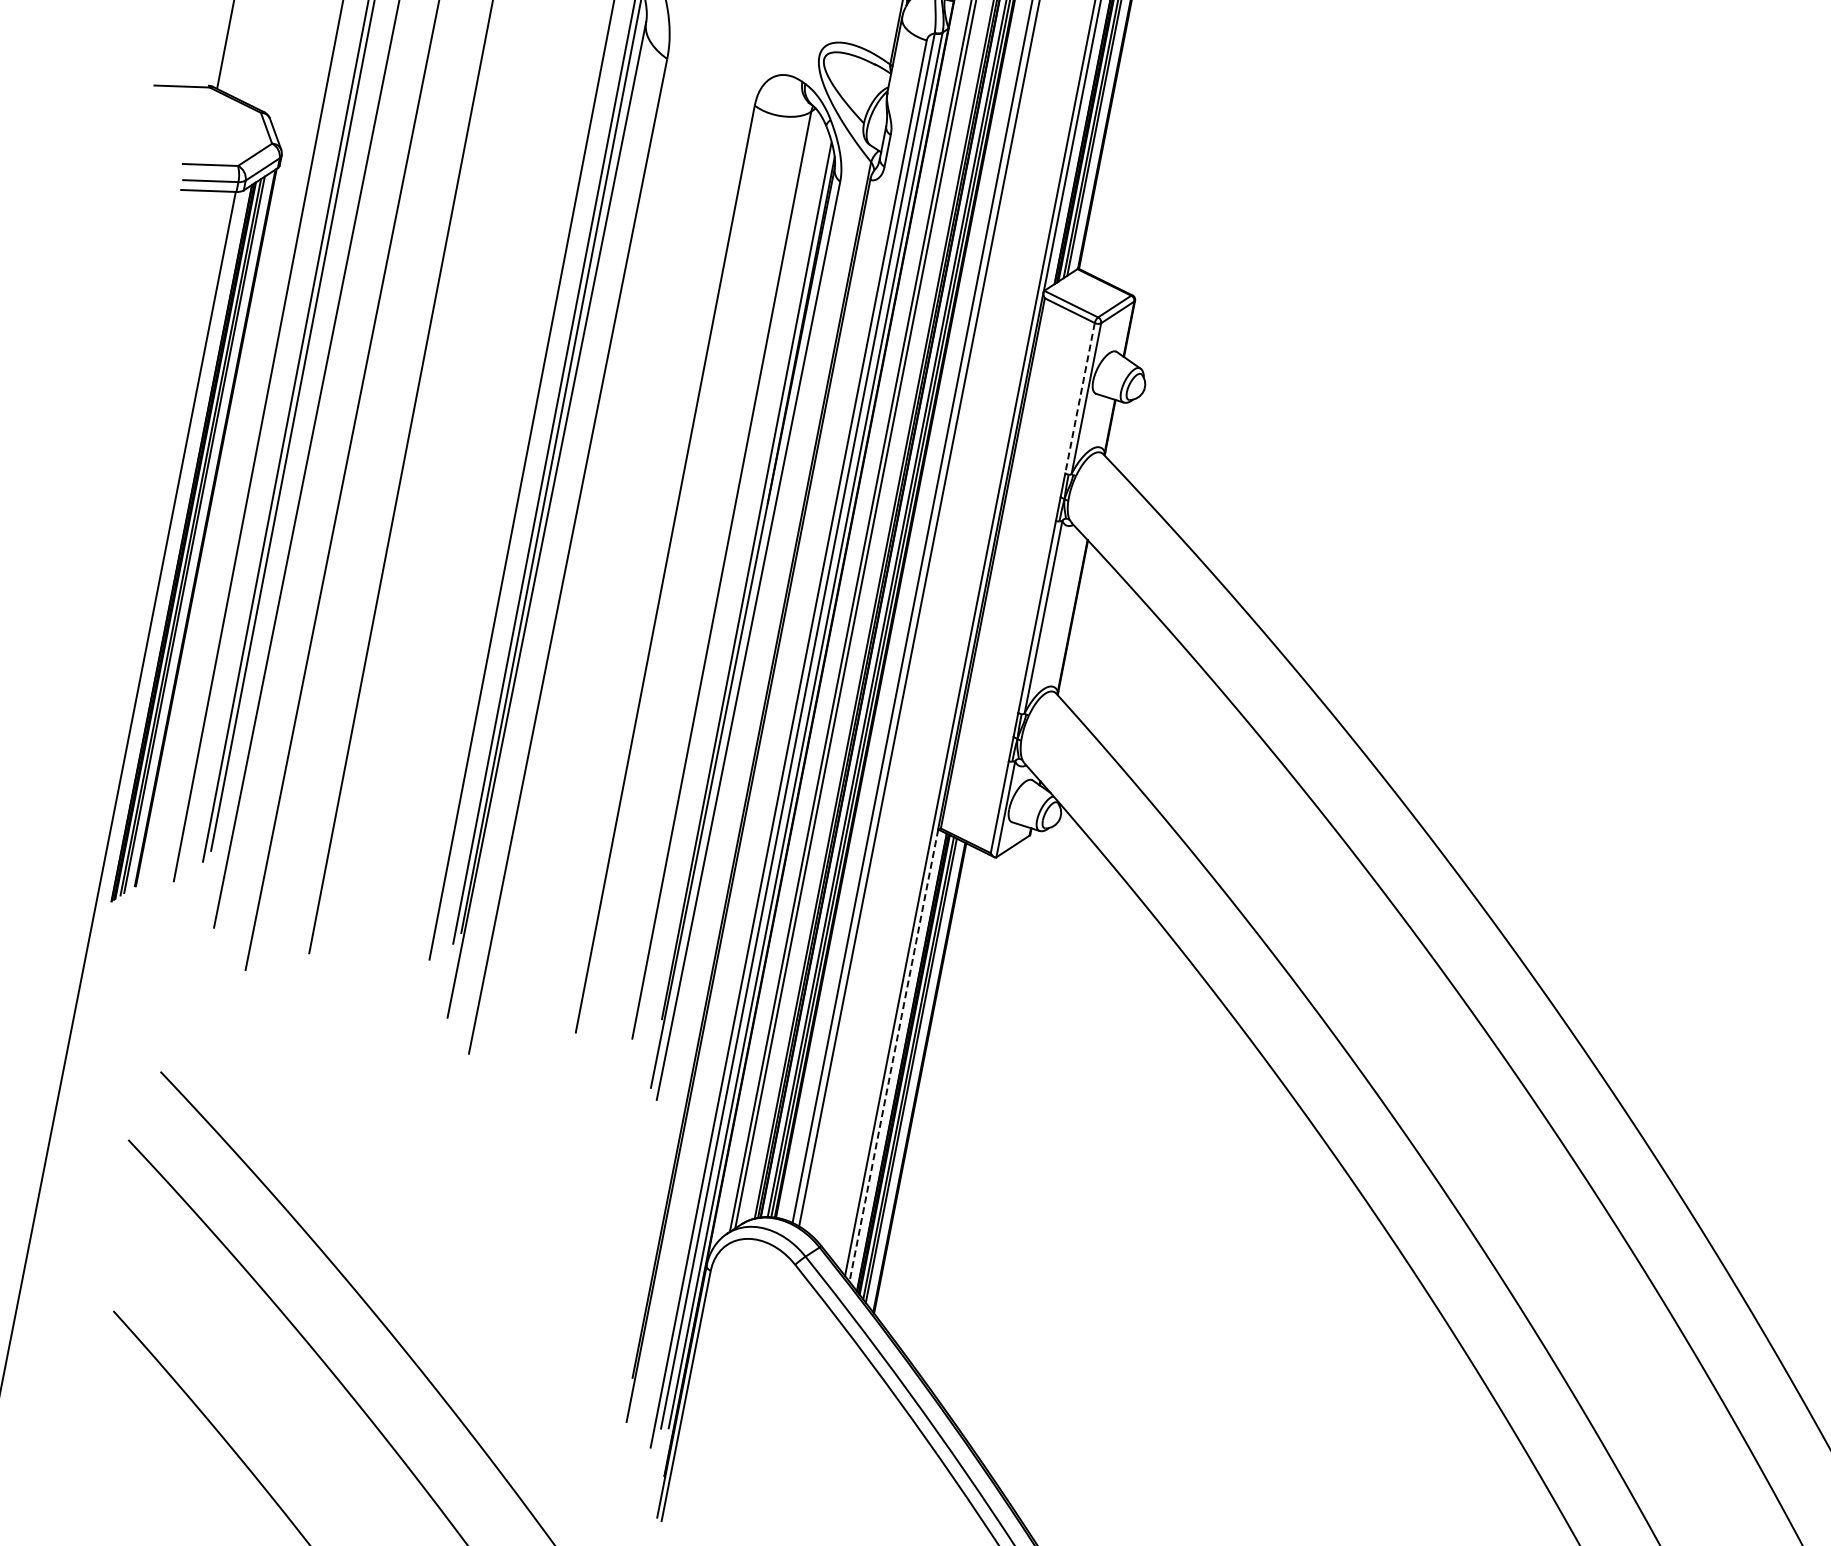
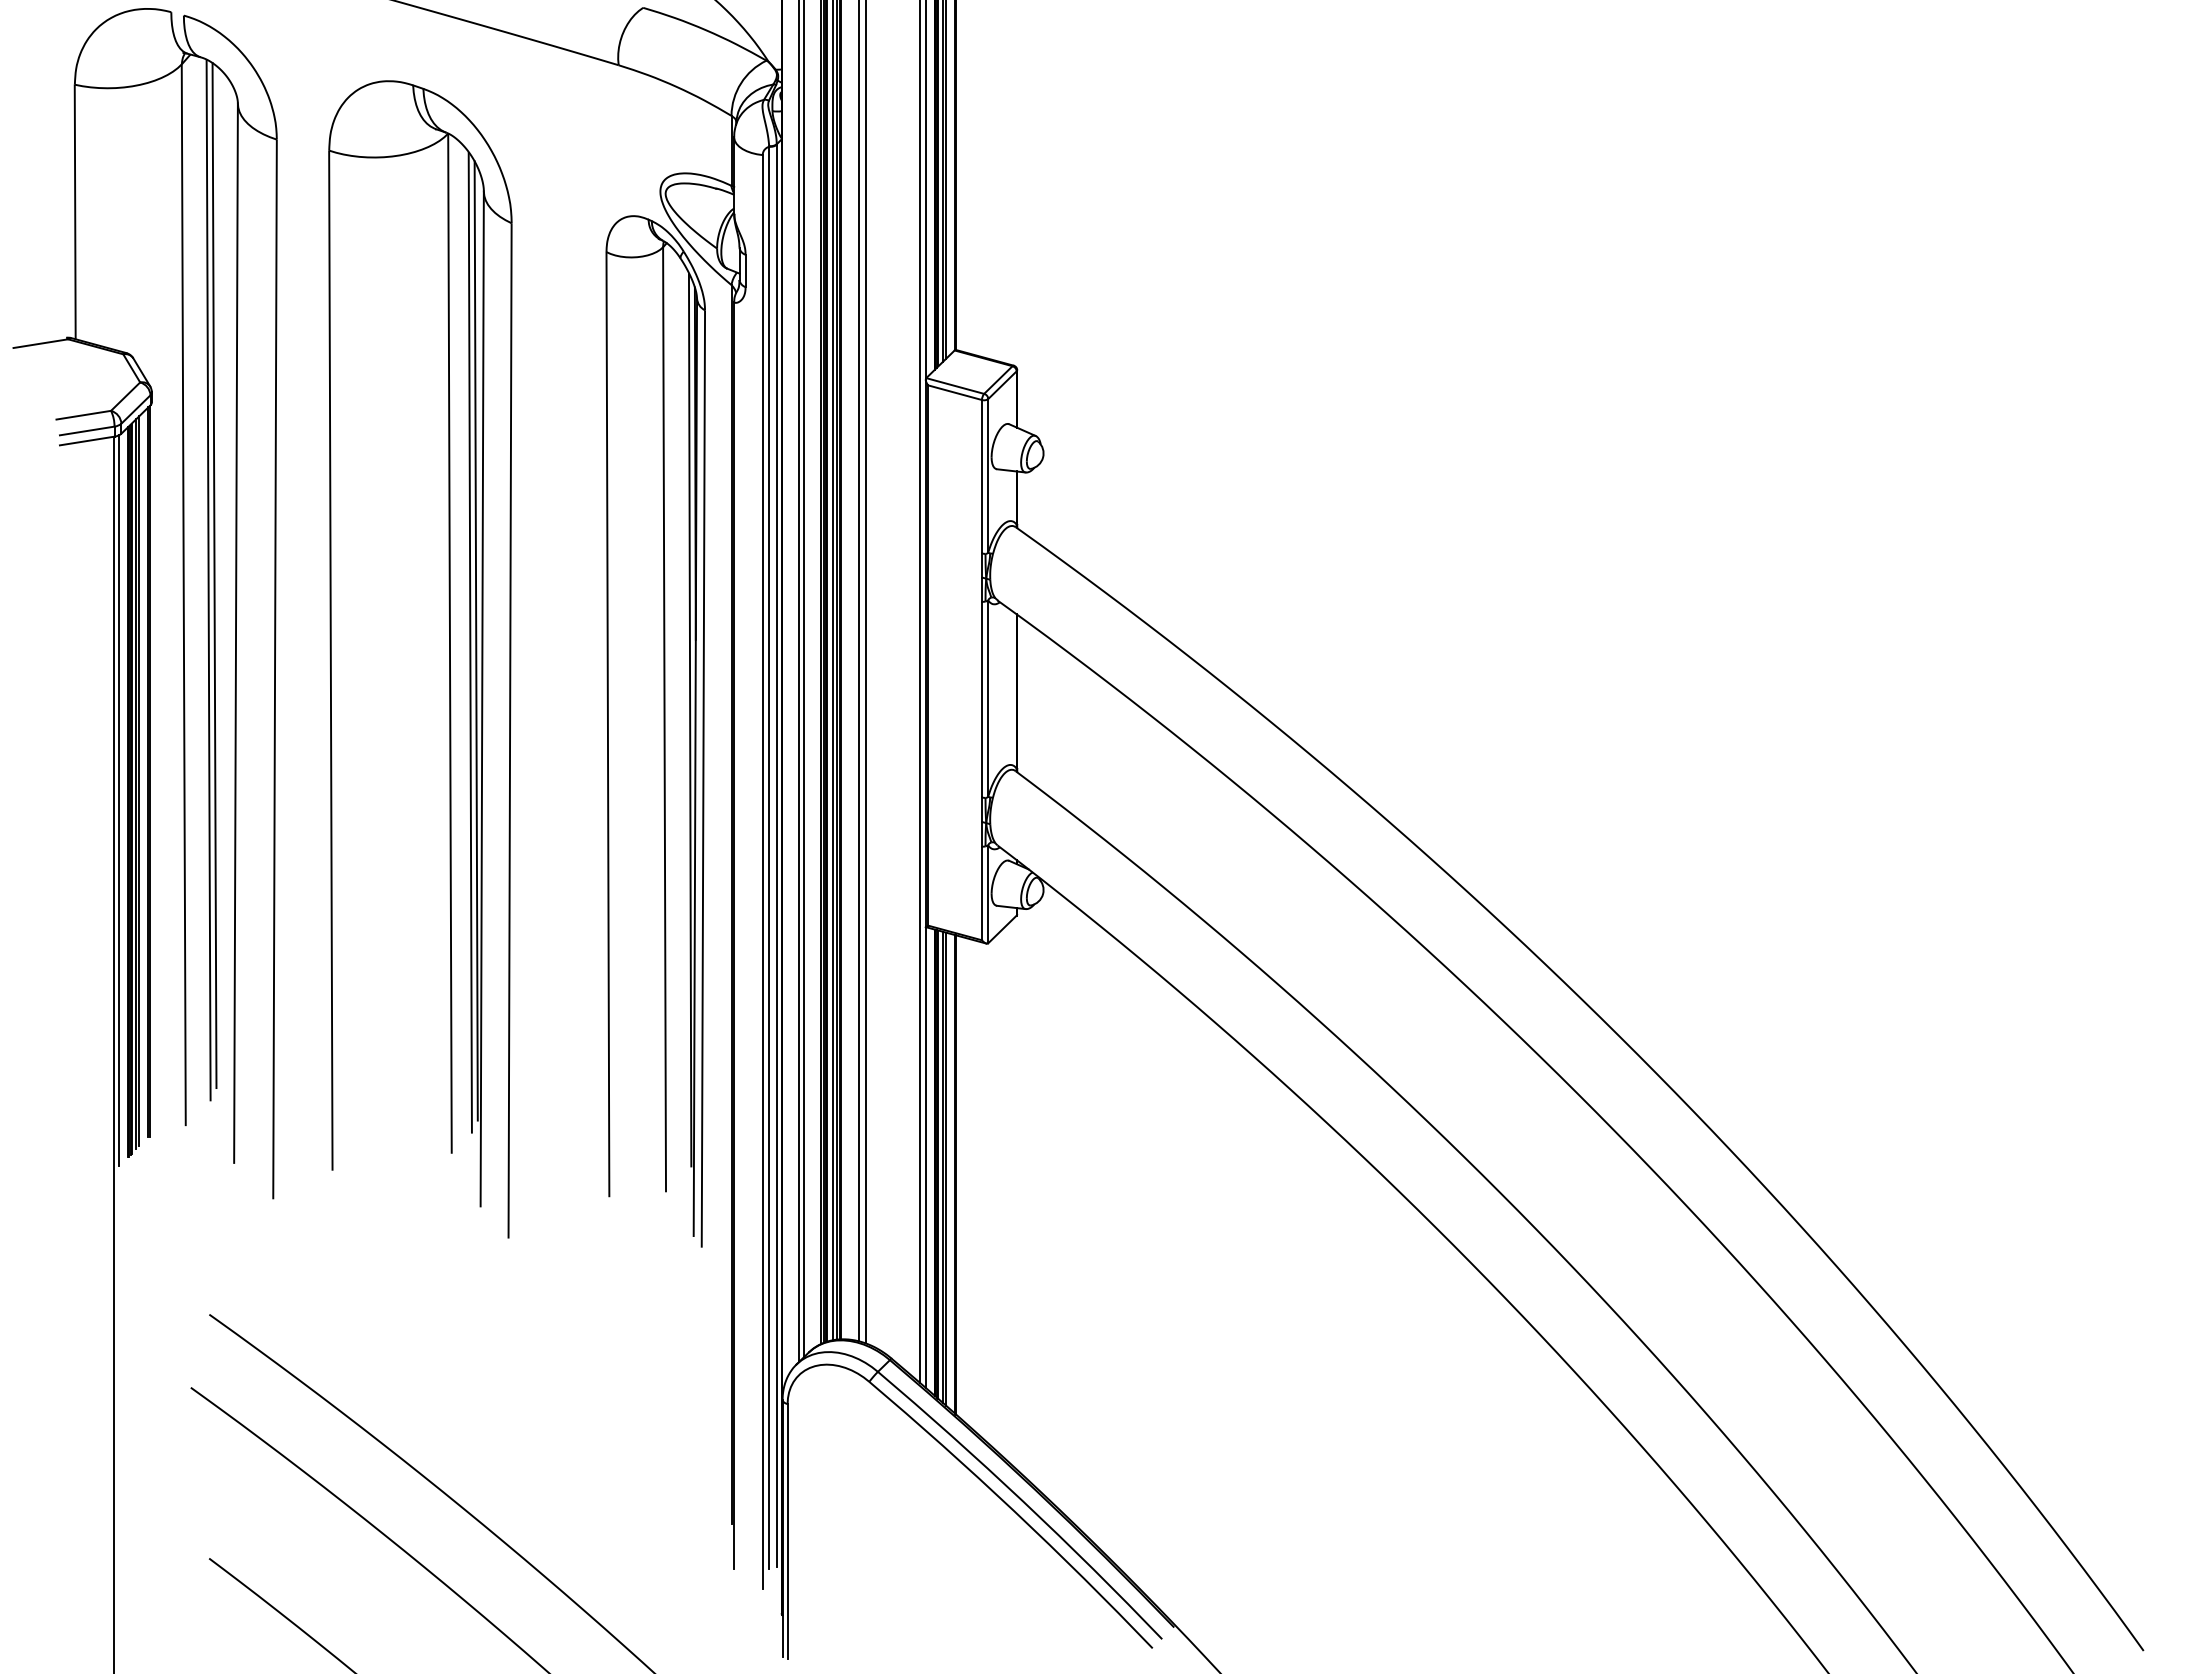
line: (1080, 398) -> (982, 476), dashed -> solid
line: (171, 549) -> (119, 800), added
line: (893, 1056) -> (925, 1158), dashed -> solid

